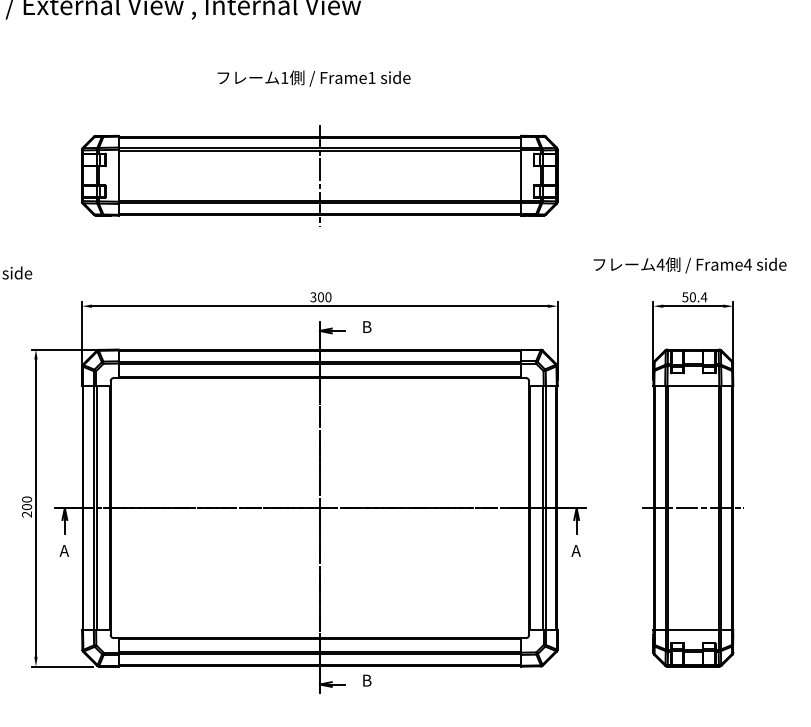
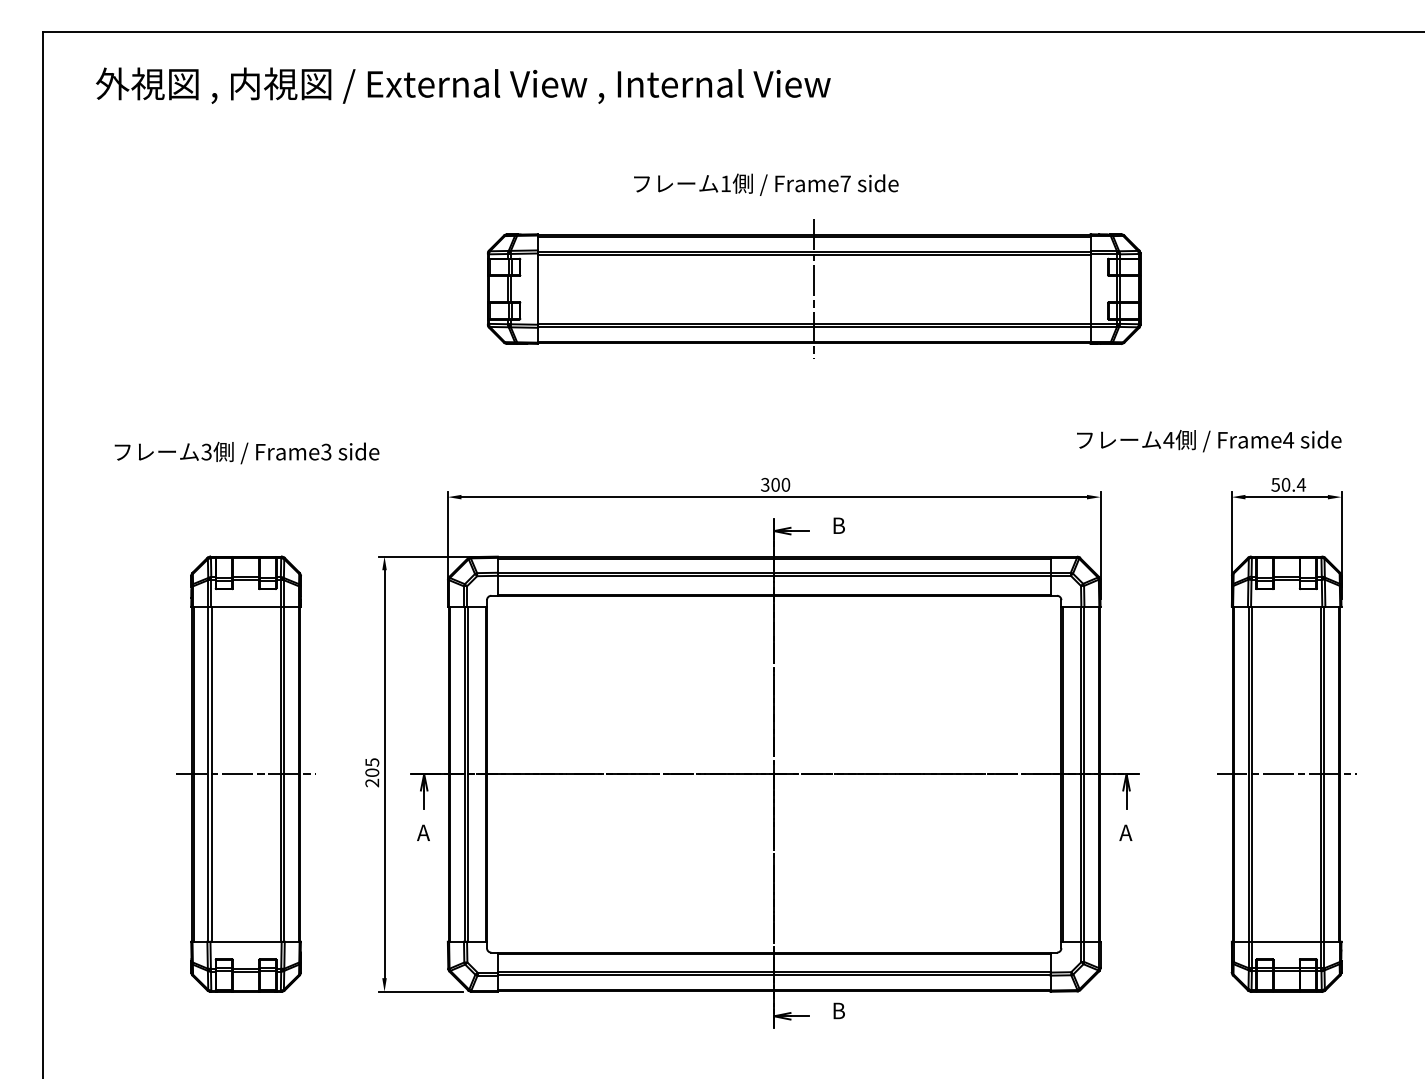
text: (371, 77) -> (845, 183), Frame1 -> Frame7
part: (320, 175) -> (814, 288), moved
text: (690, 265) -> (1209, 441), moved
text: (27, 499) -> (372, 762), 200 -> 205

